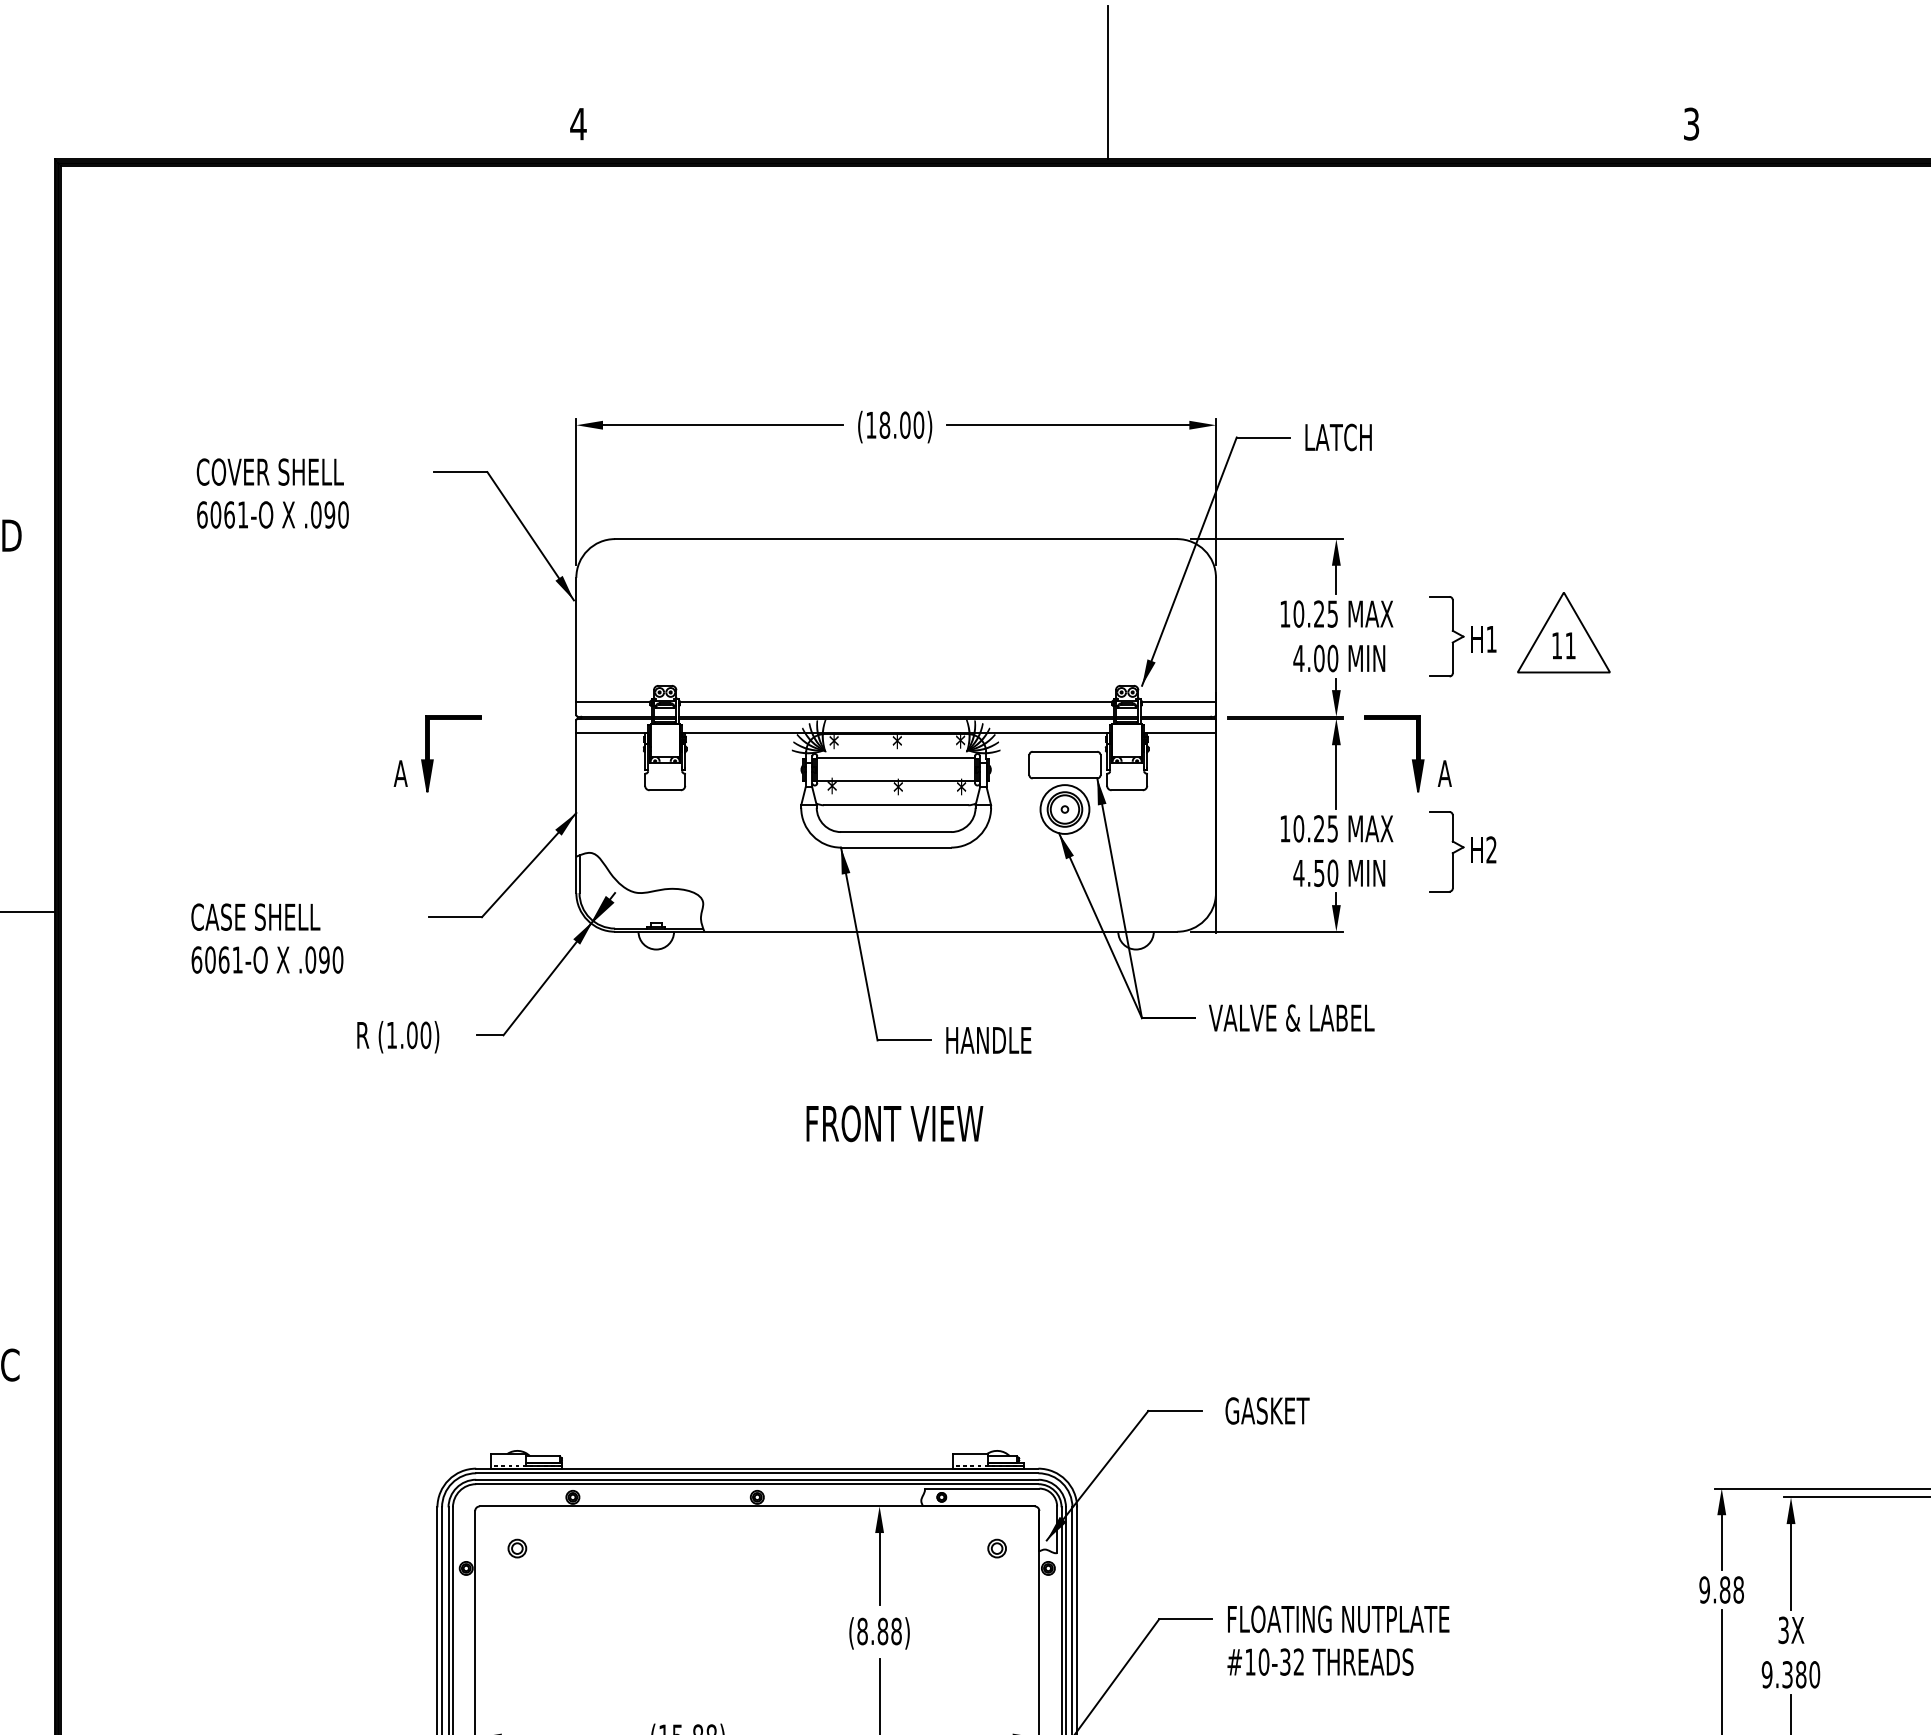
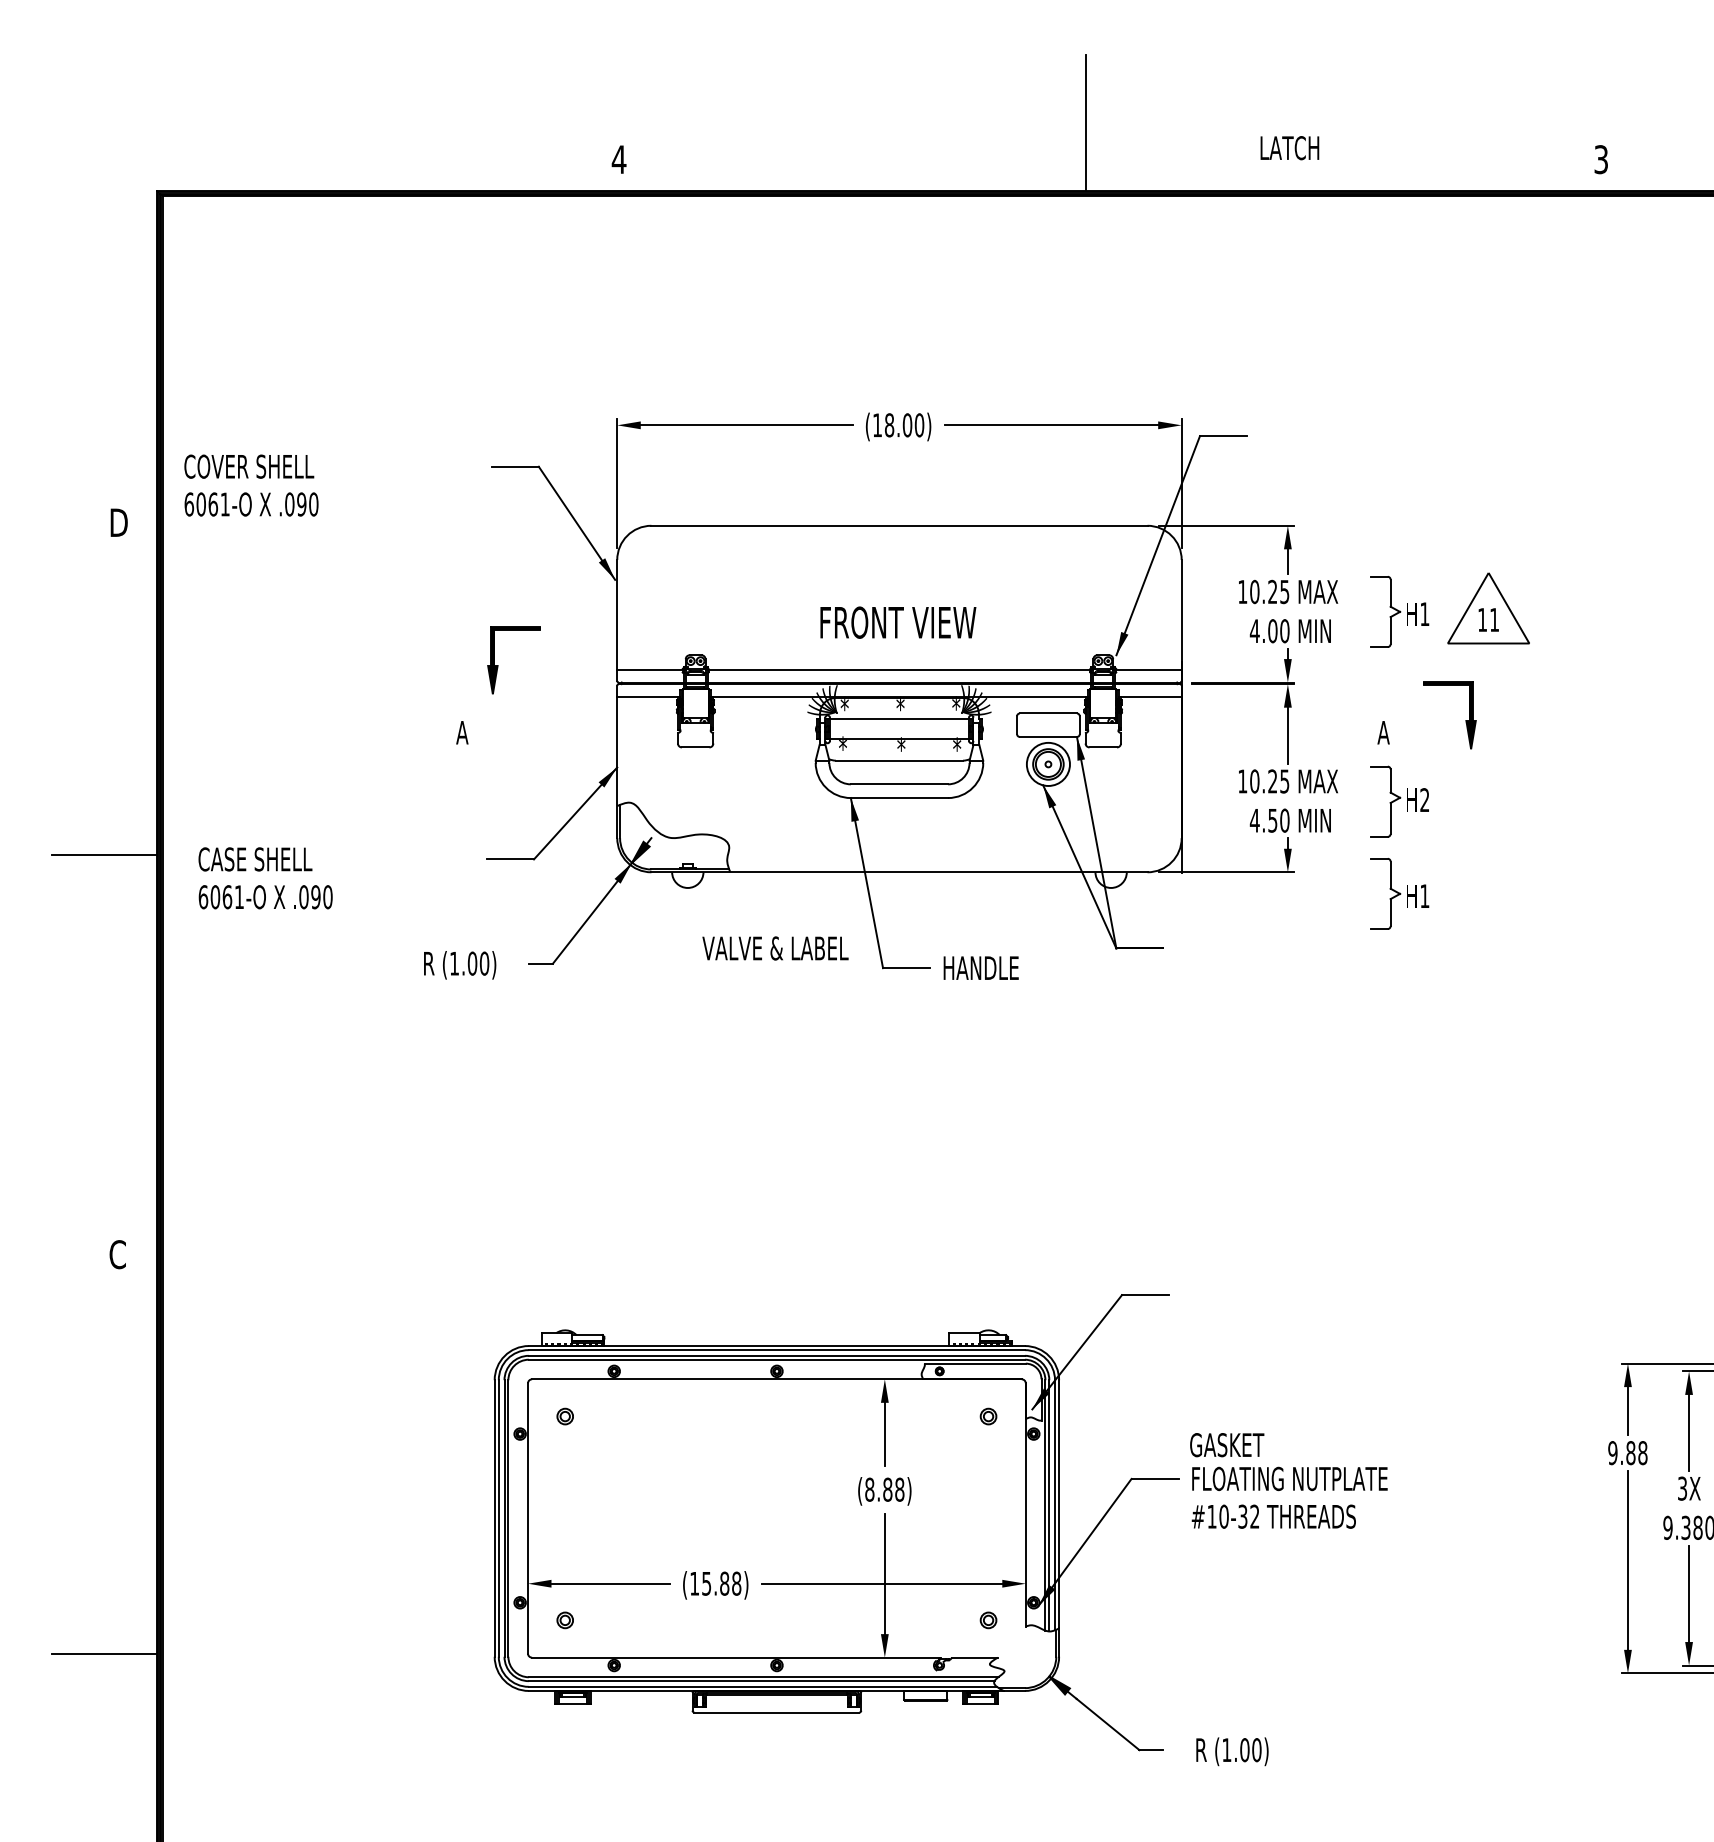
text: (1338, 437) -> (1289, 148), moved
text: (272, 493) -> (251, 485), moved
part: (433, 759) -> (498, 665), moved
part: (1411, 759) -> (1465, 720), moved
text: (267, 938) -> (265, 878), moved
part: (1462, 955) -> (1399, 893), added
text: (1291, 1018) -> (775, 948), moved
text: (895, 1123) -> (898, 622), moved
text: (1267, 1411) -> (1227, 1445), moved

